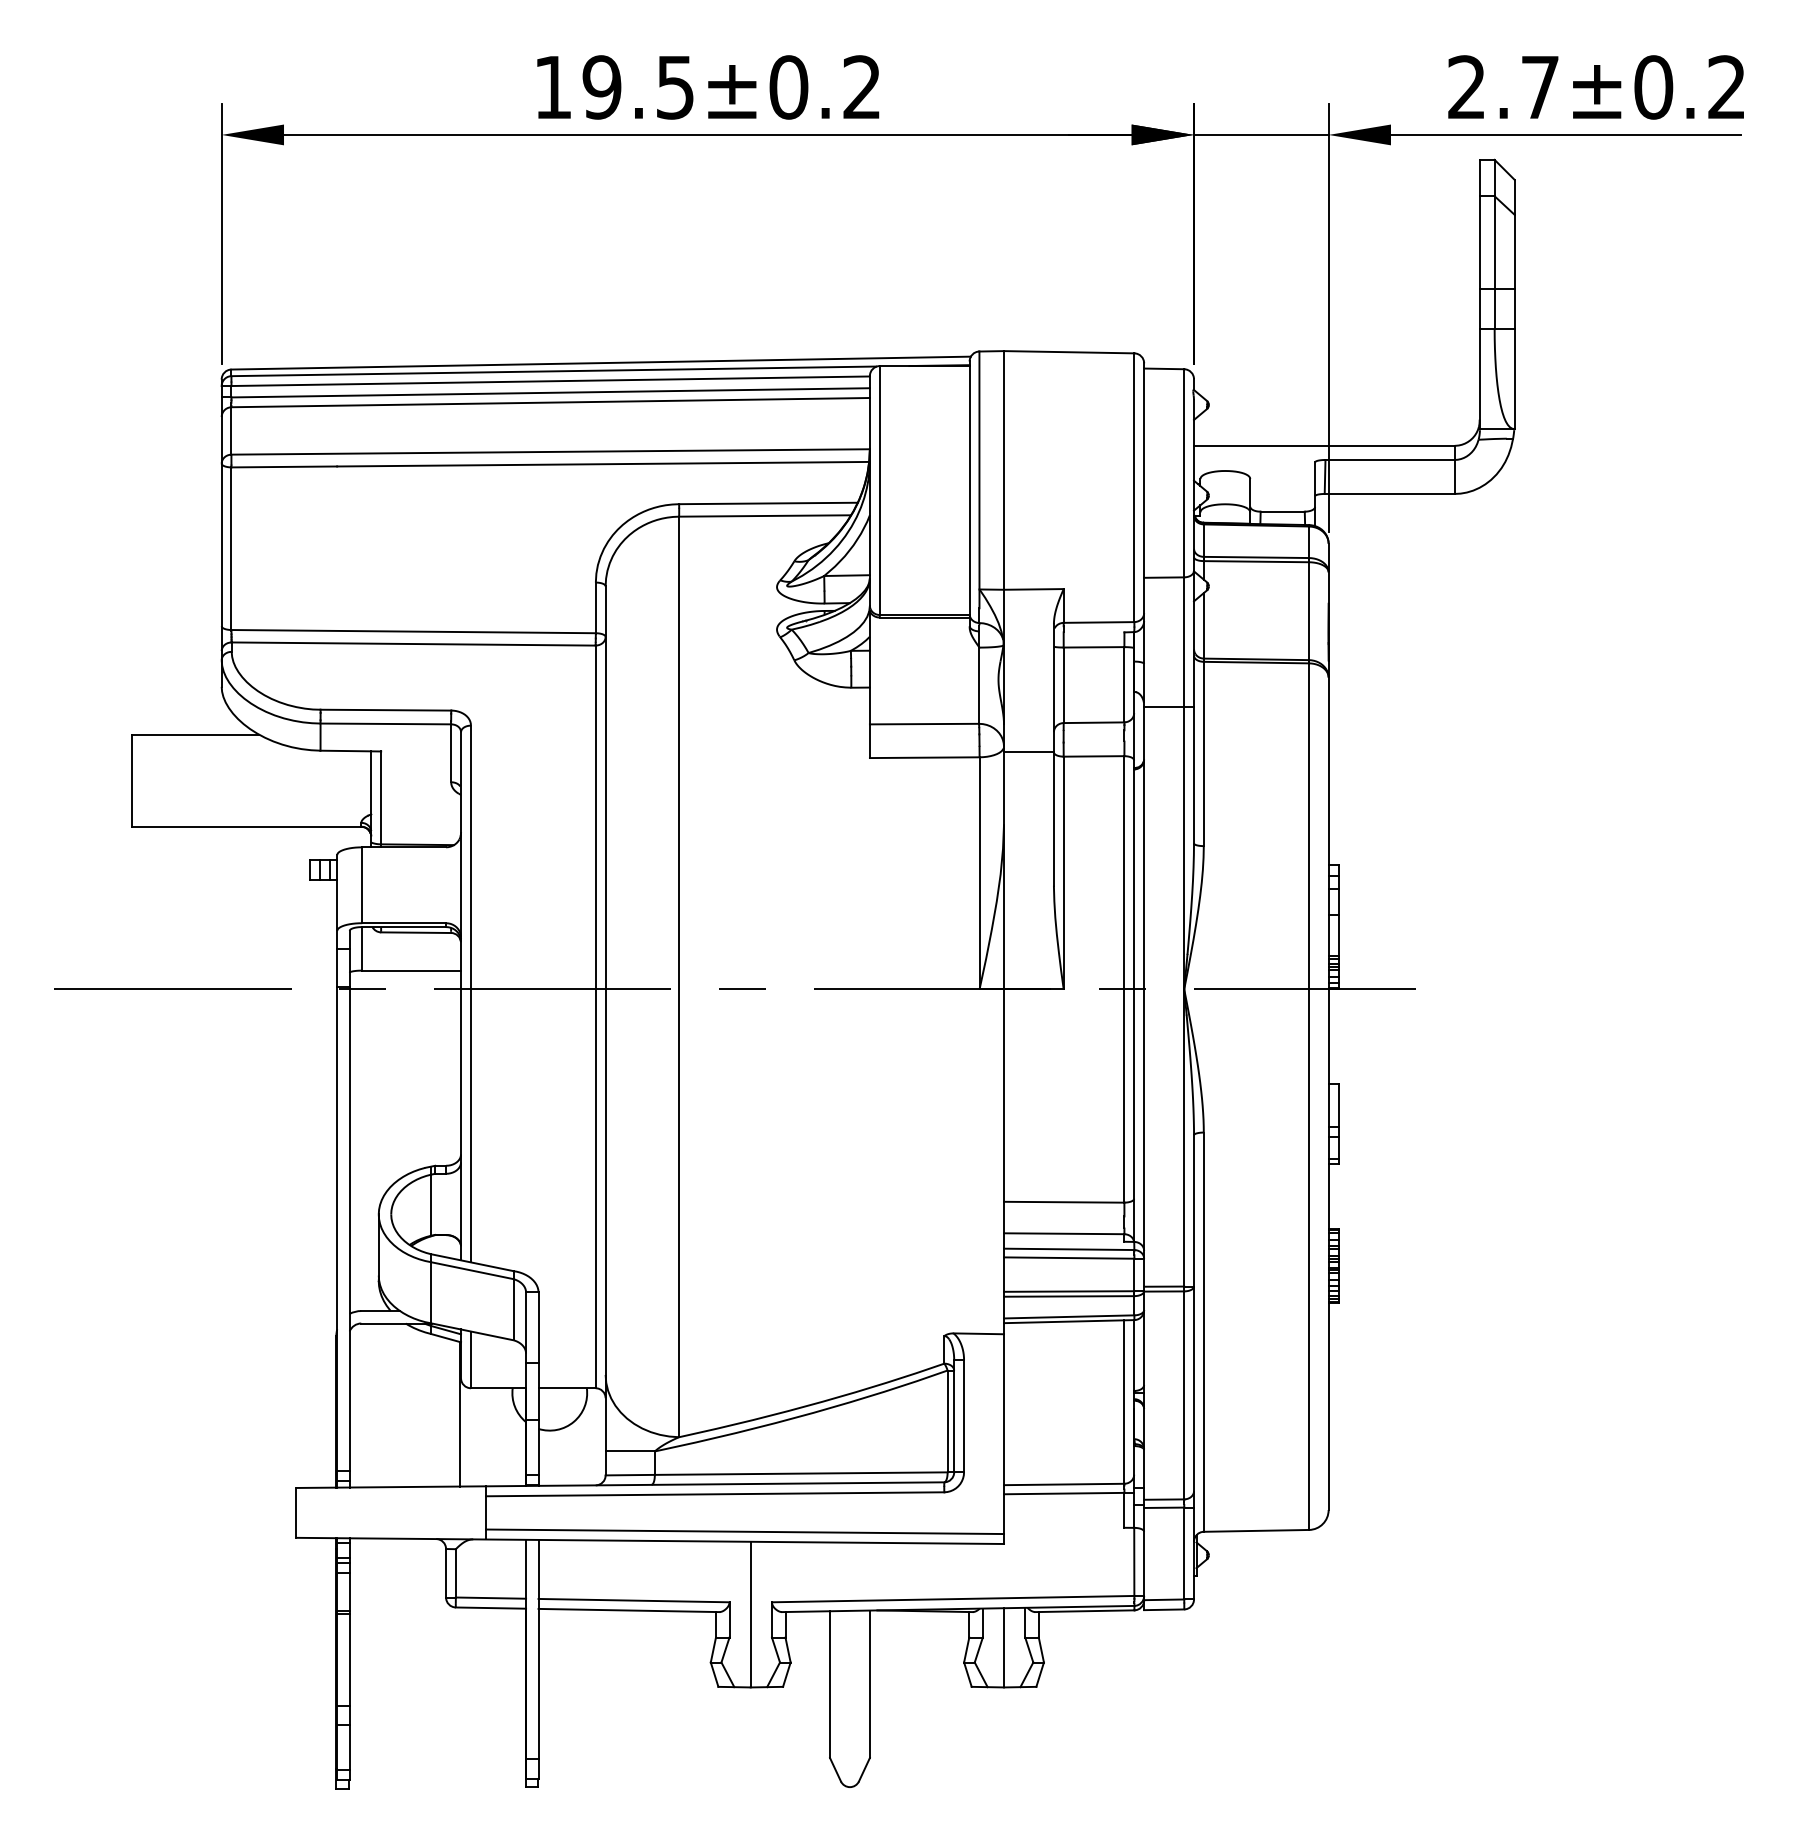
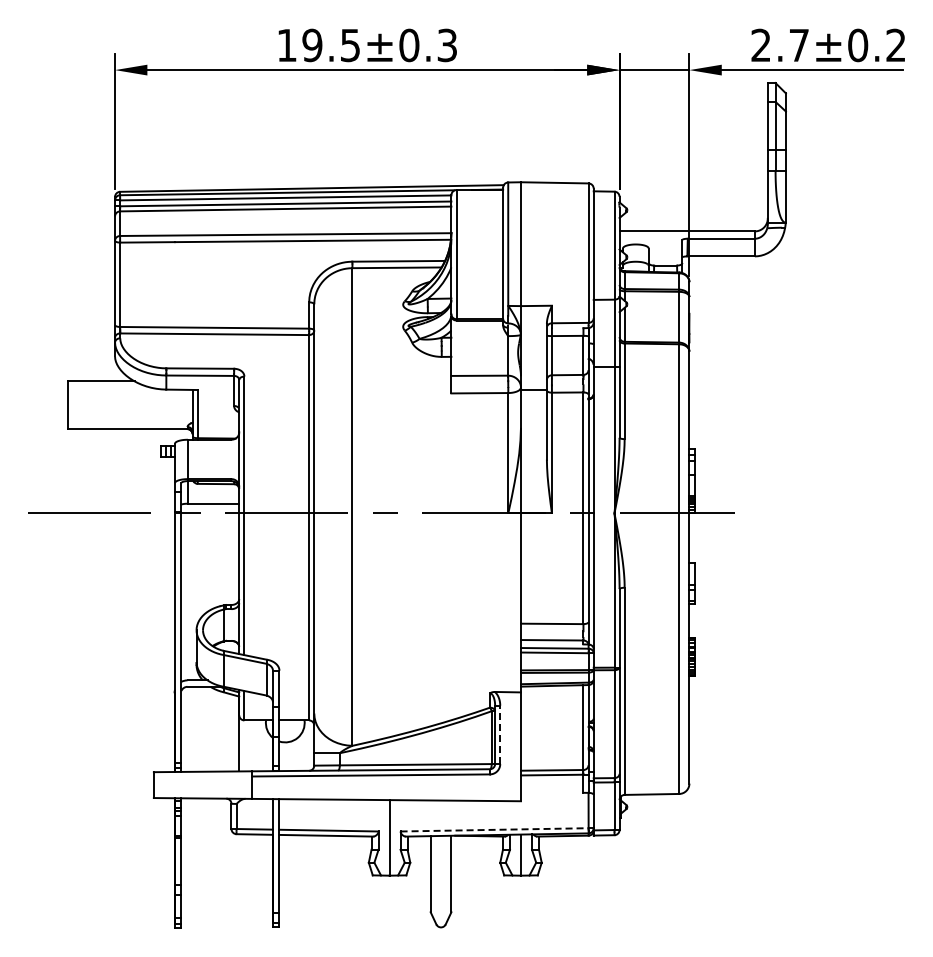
text: (860, 87) -> (446, 45), 19.5±0.2 -> 19.5±0.3
line: (964, 1415) -> (500, 734), solid -> dashed
line: (744, 1530) -> (386, 794), removed
line: (954, 1598) -> (495, 829), solid -> dashed

